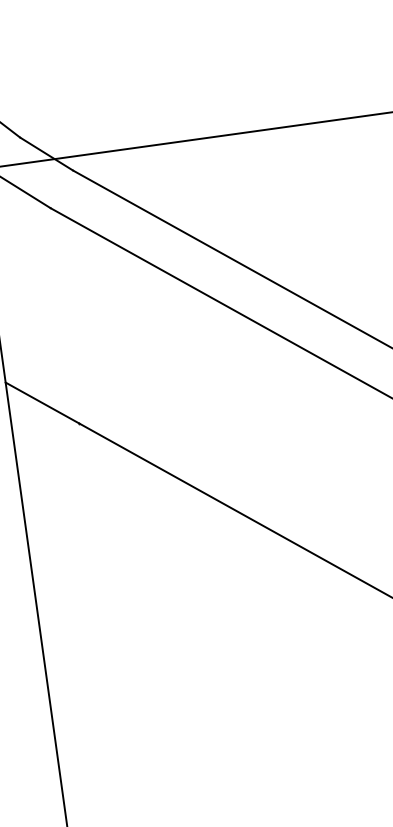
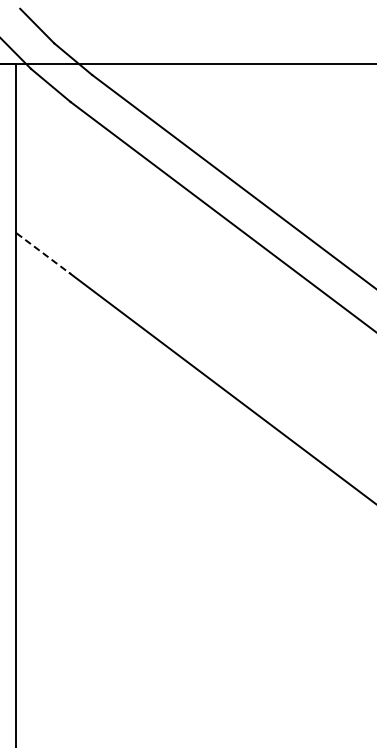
line: (43, 403) -> (43, 253), solid -> dashed

